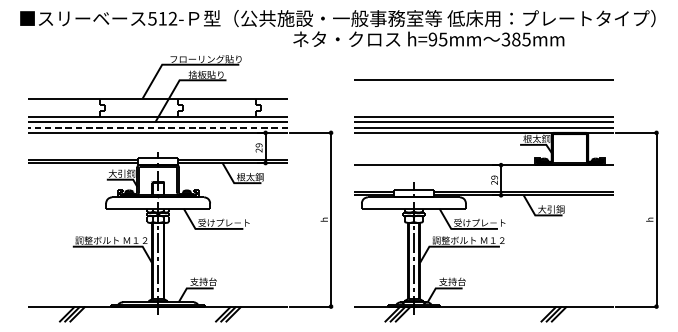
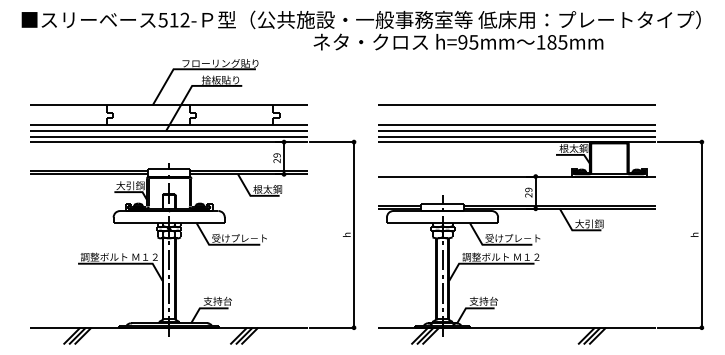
text: (505, 39) -> (540, 42), 385mm -> 185mm
line: (483, 78) -> (516, 104), moved
line: (158, 127) -> (169, 136), dashed -> solid

